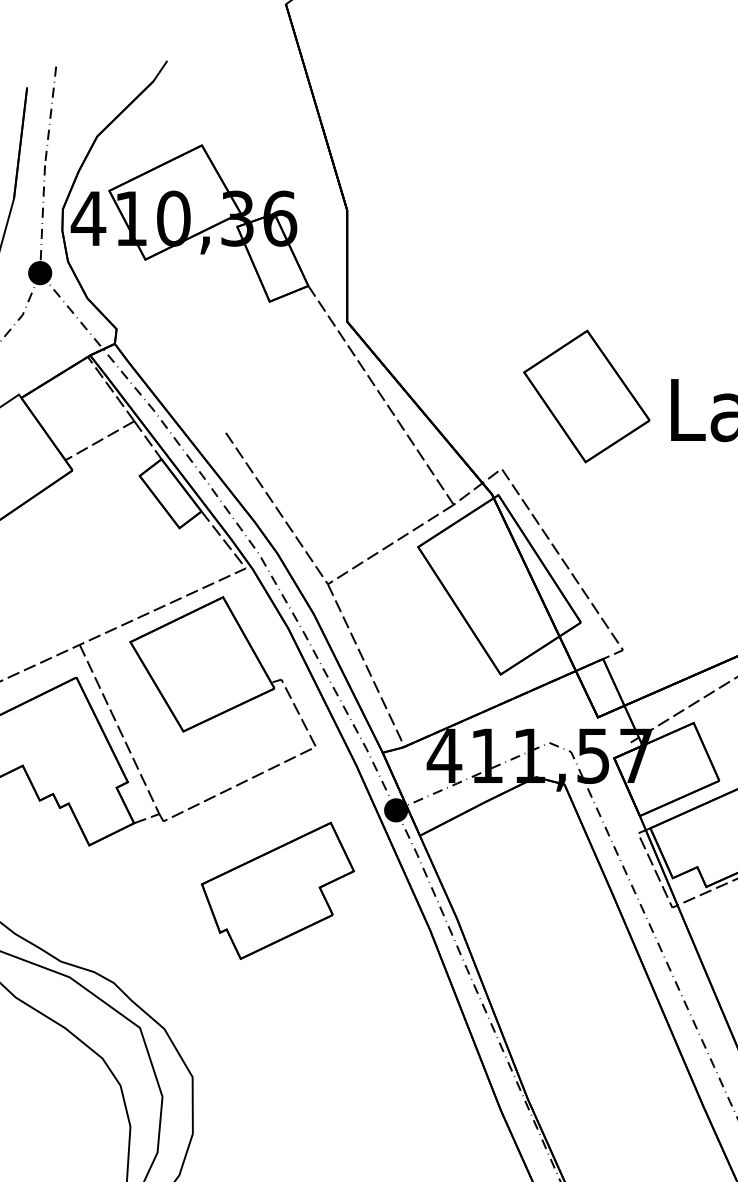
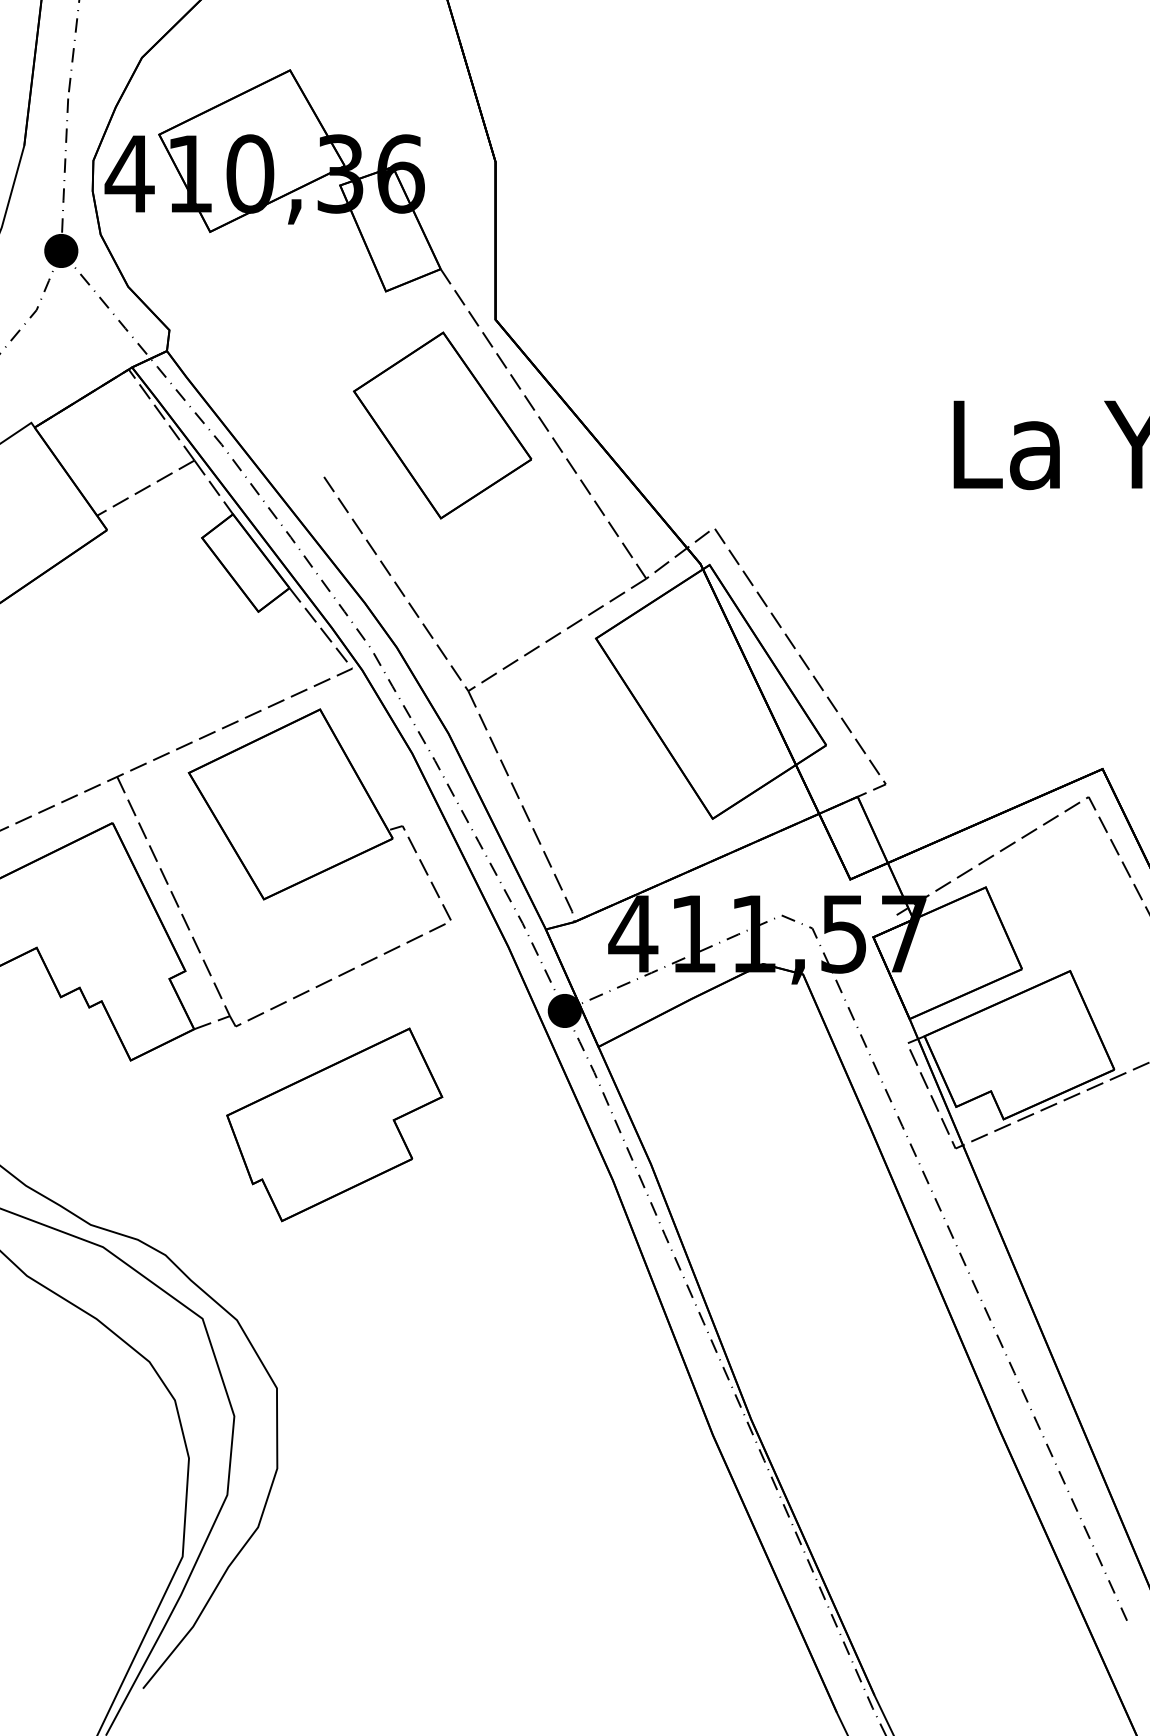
part: (586, 396) -> (442, 425), moved
part: (277, 890) -> (334, 1124), moved

